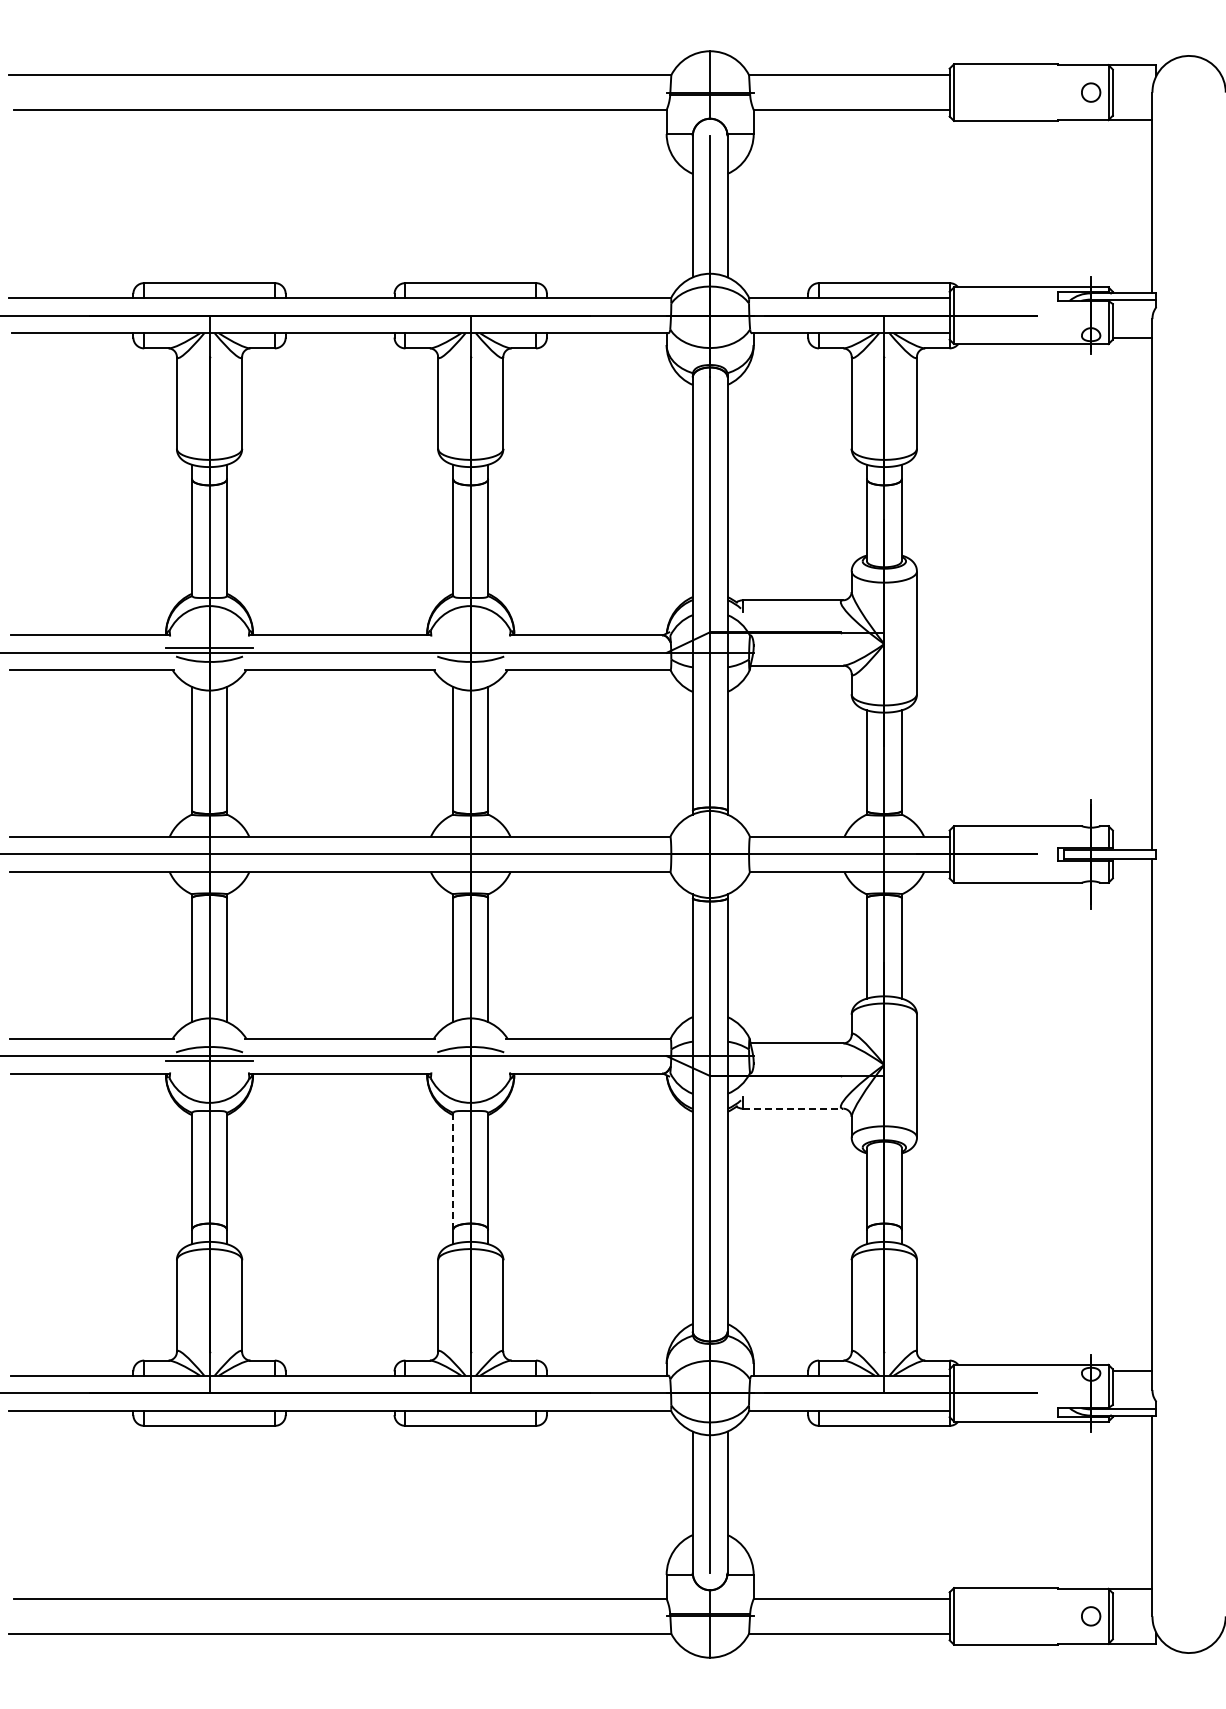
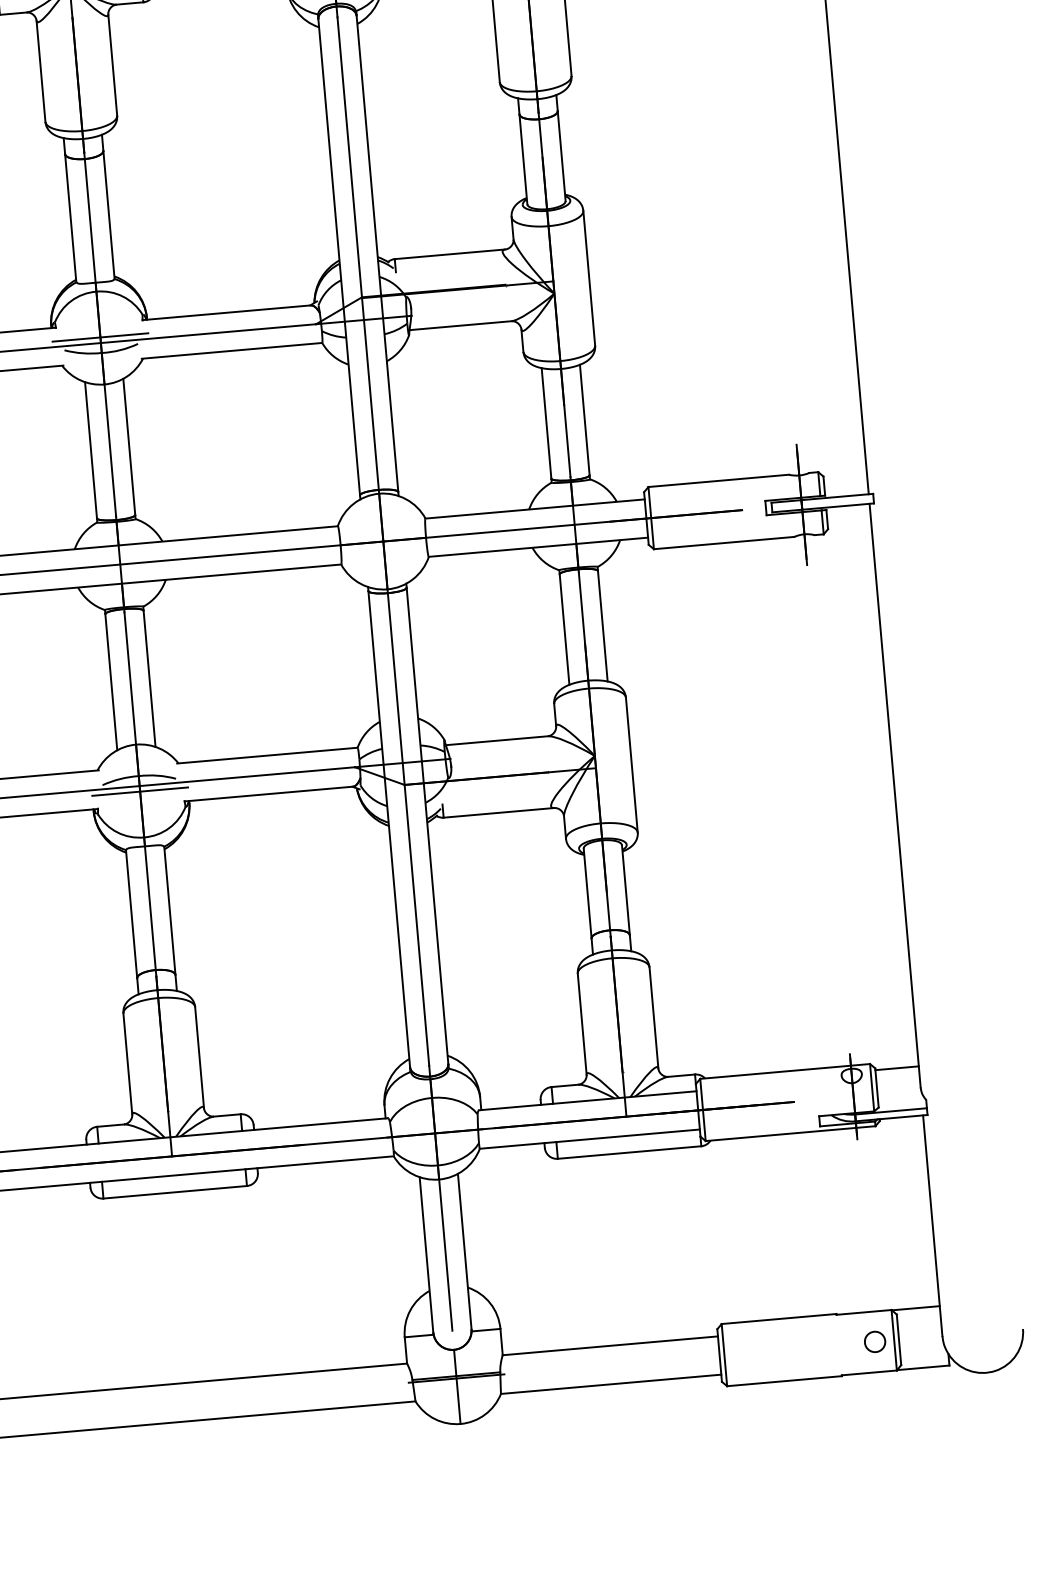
line: (470, 647) -> (100, 337), added
line: (470, 1061) -> (139, 792), added
line: (793, 1108) -> (499, 812), dashed -> solid
line: (453, 1172) -> (131, 915), dashed -> solid

